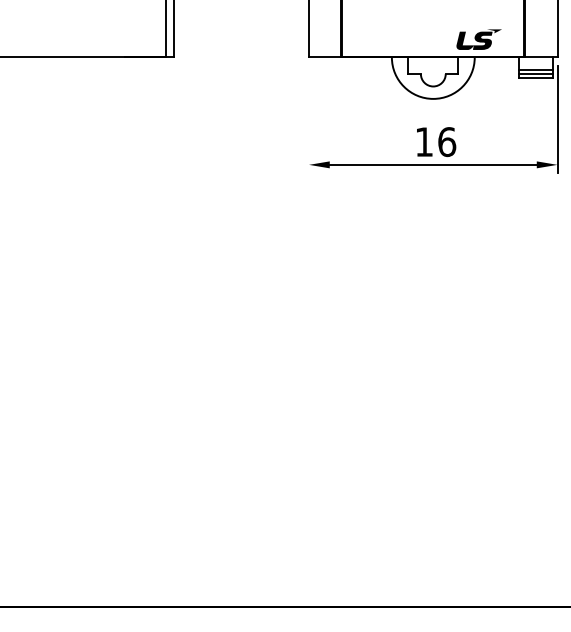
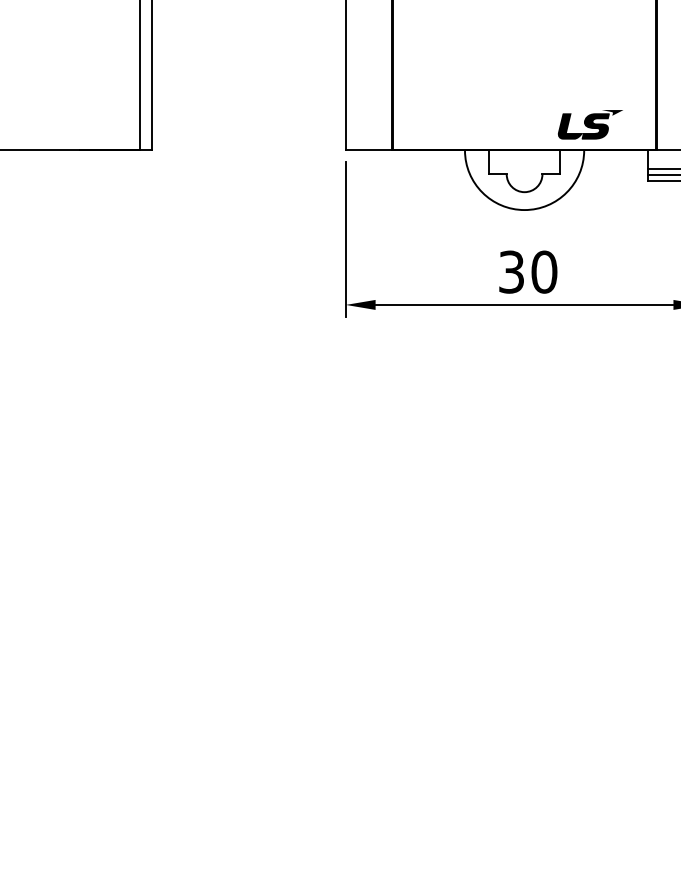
line: (309, 119) -> (346, 239), added
text: (435, 142) -> (527, 272), 16 -> 30

